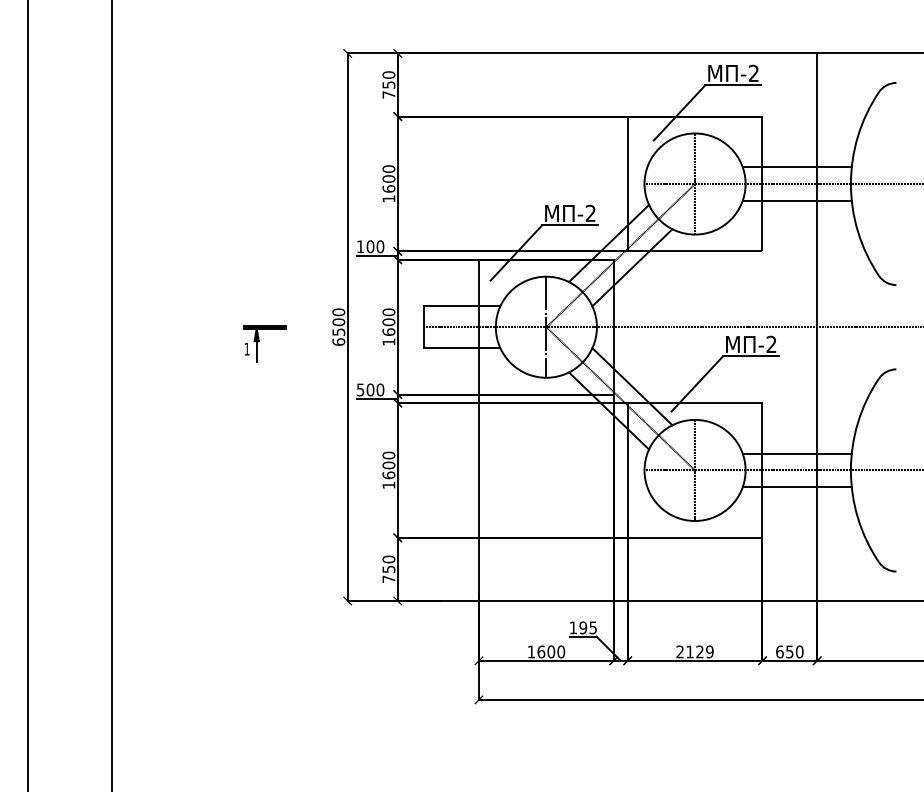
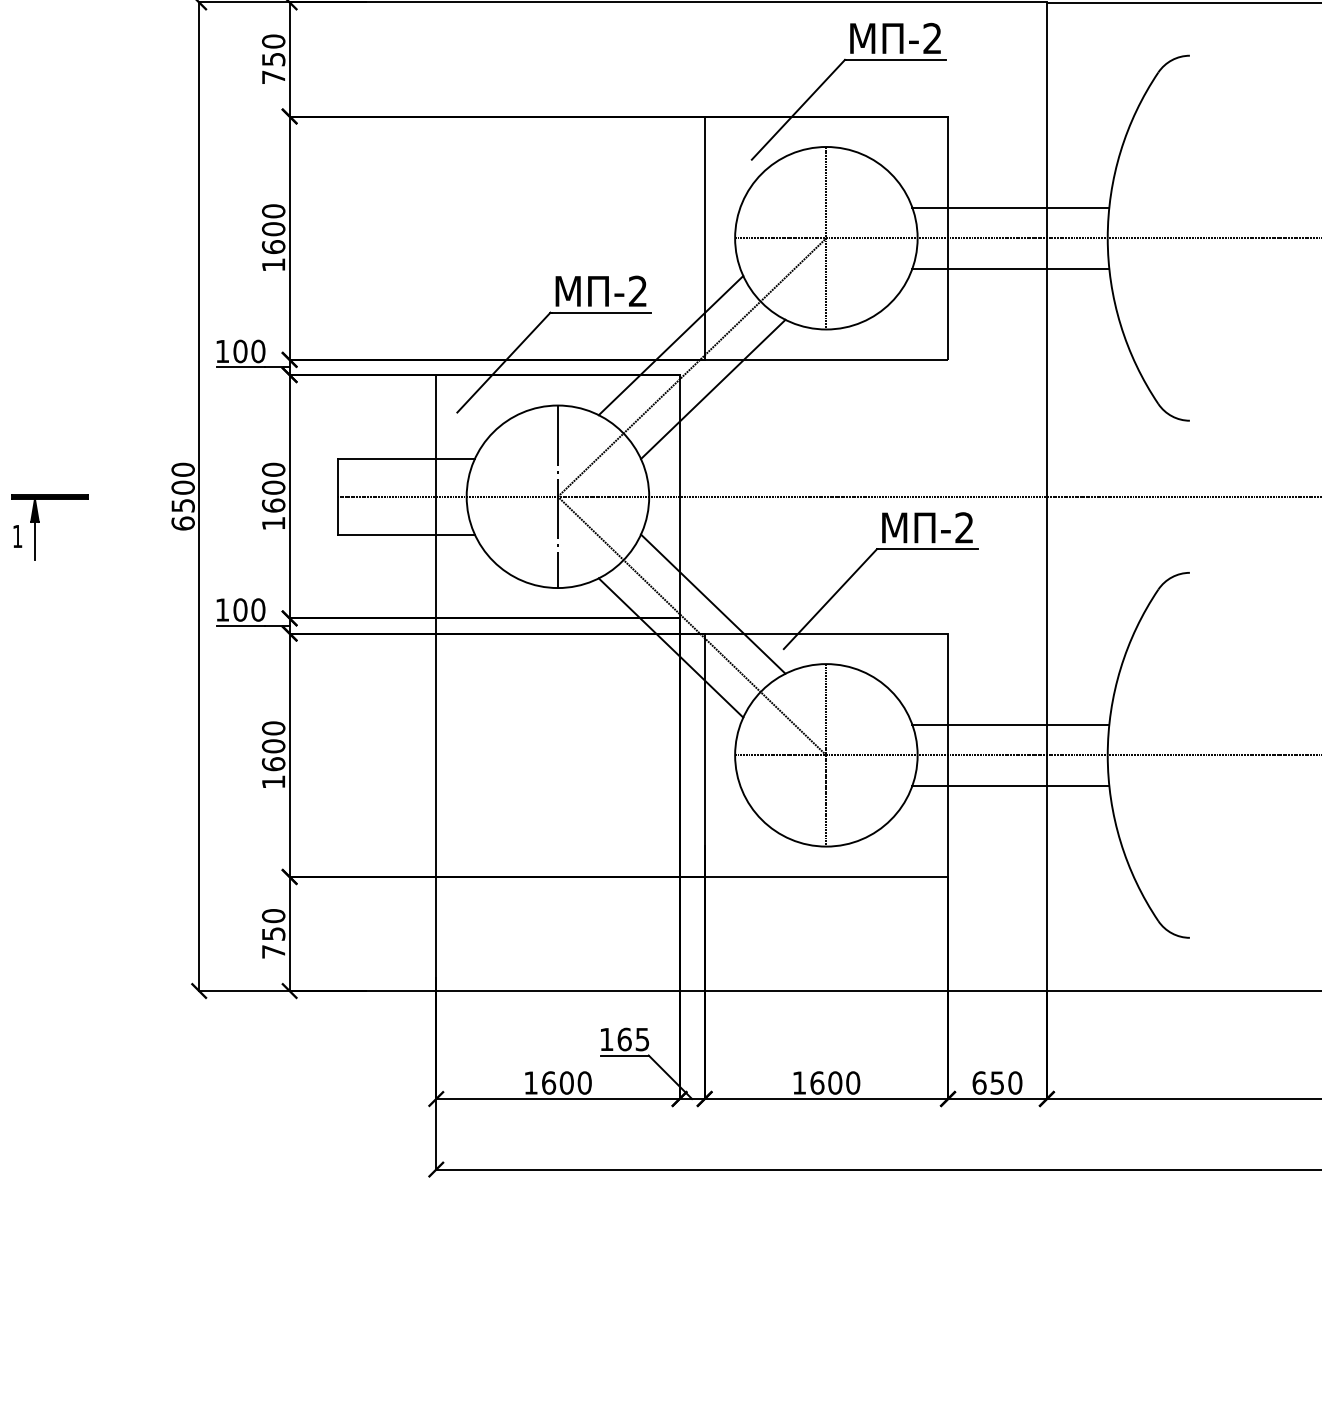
text: (360, 389) -> (222, 609), 500 -> 100
text: (583, 627) -> (624, 1038), 195 -> 165
text: (694, 651) -> (825, 1082), 2129 -> 1600

